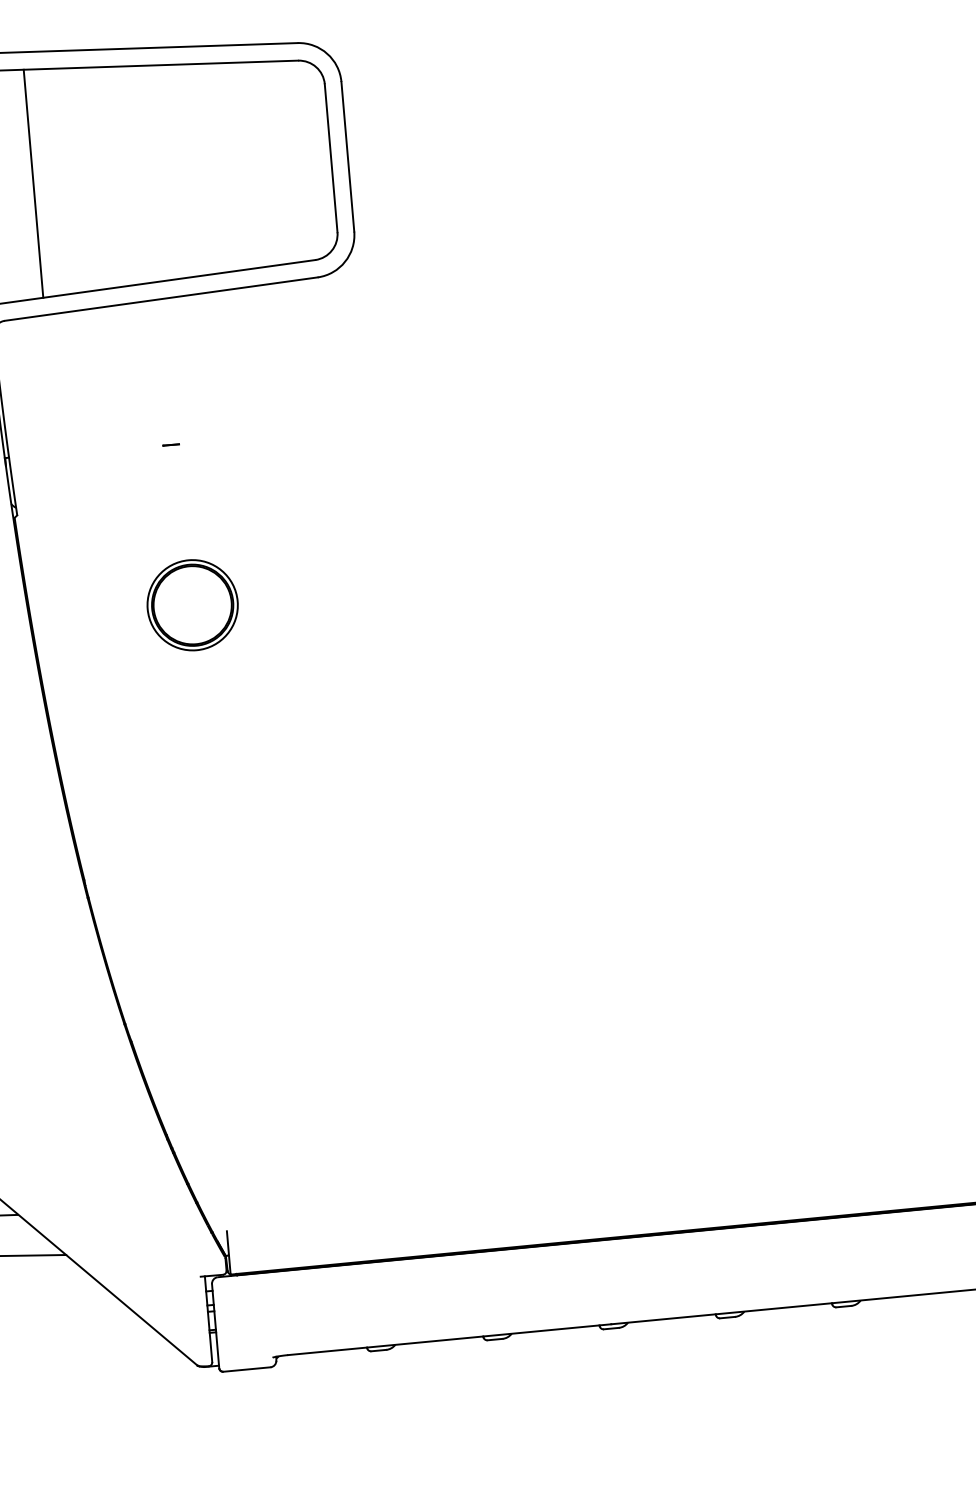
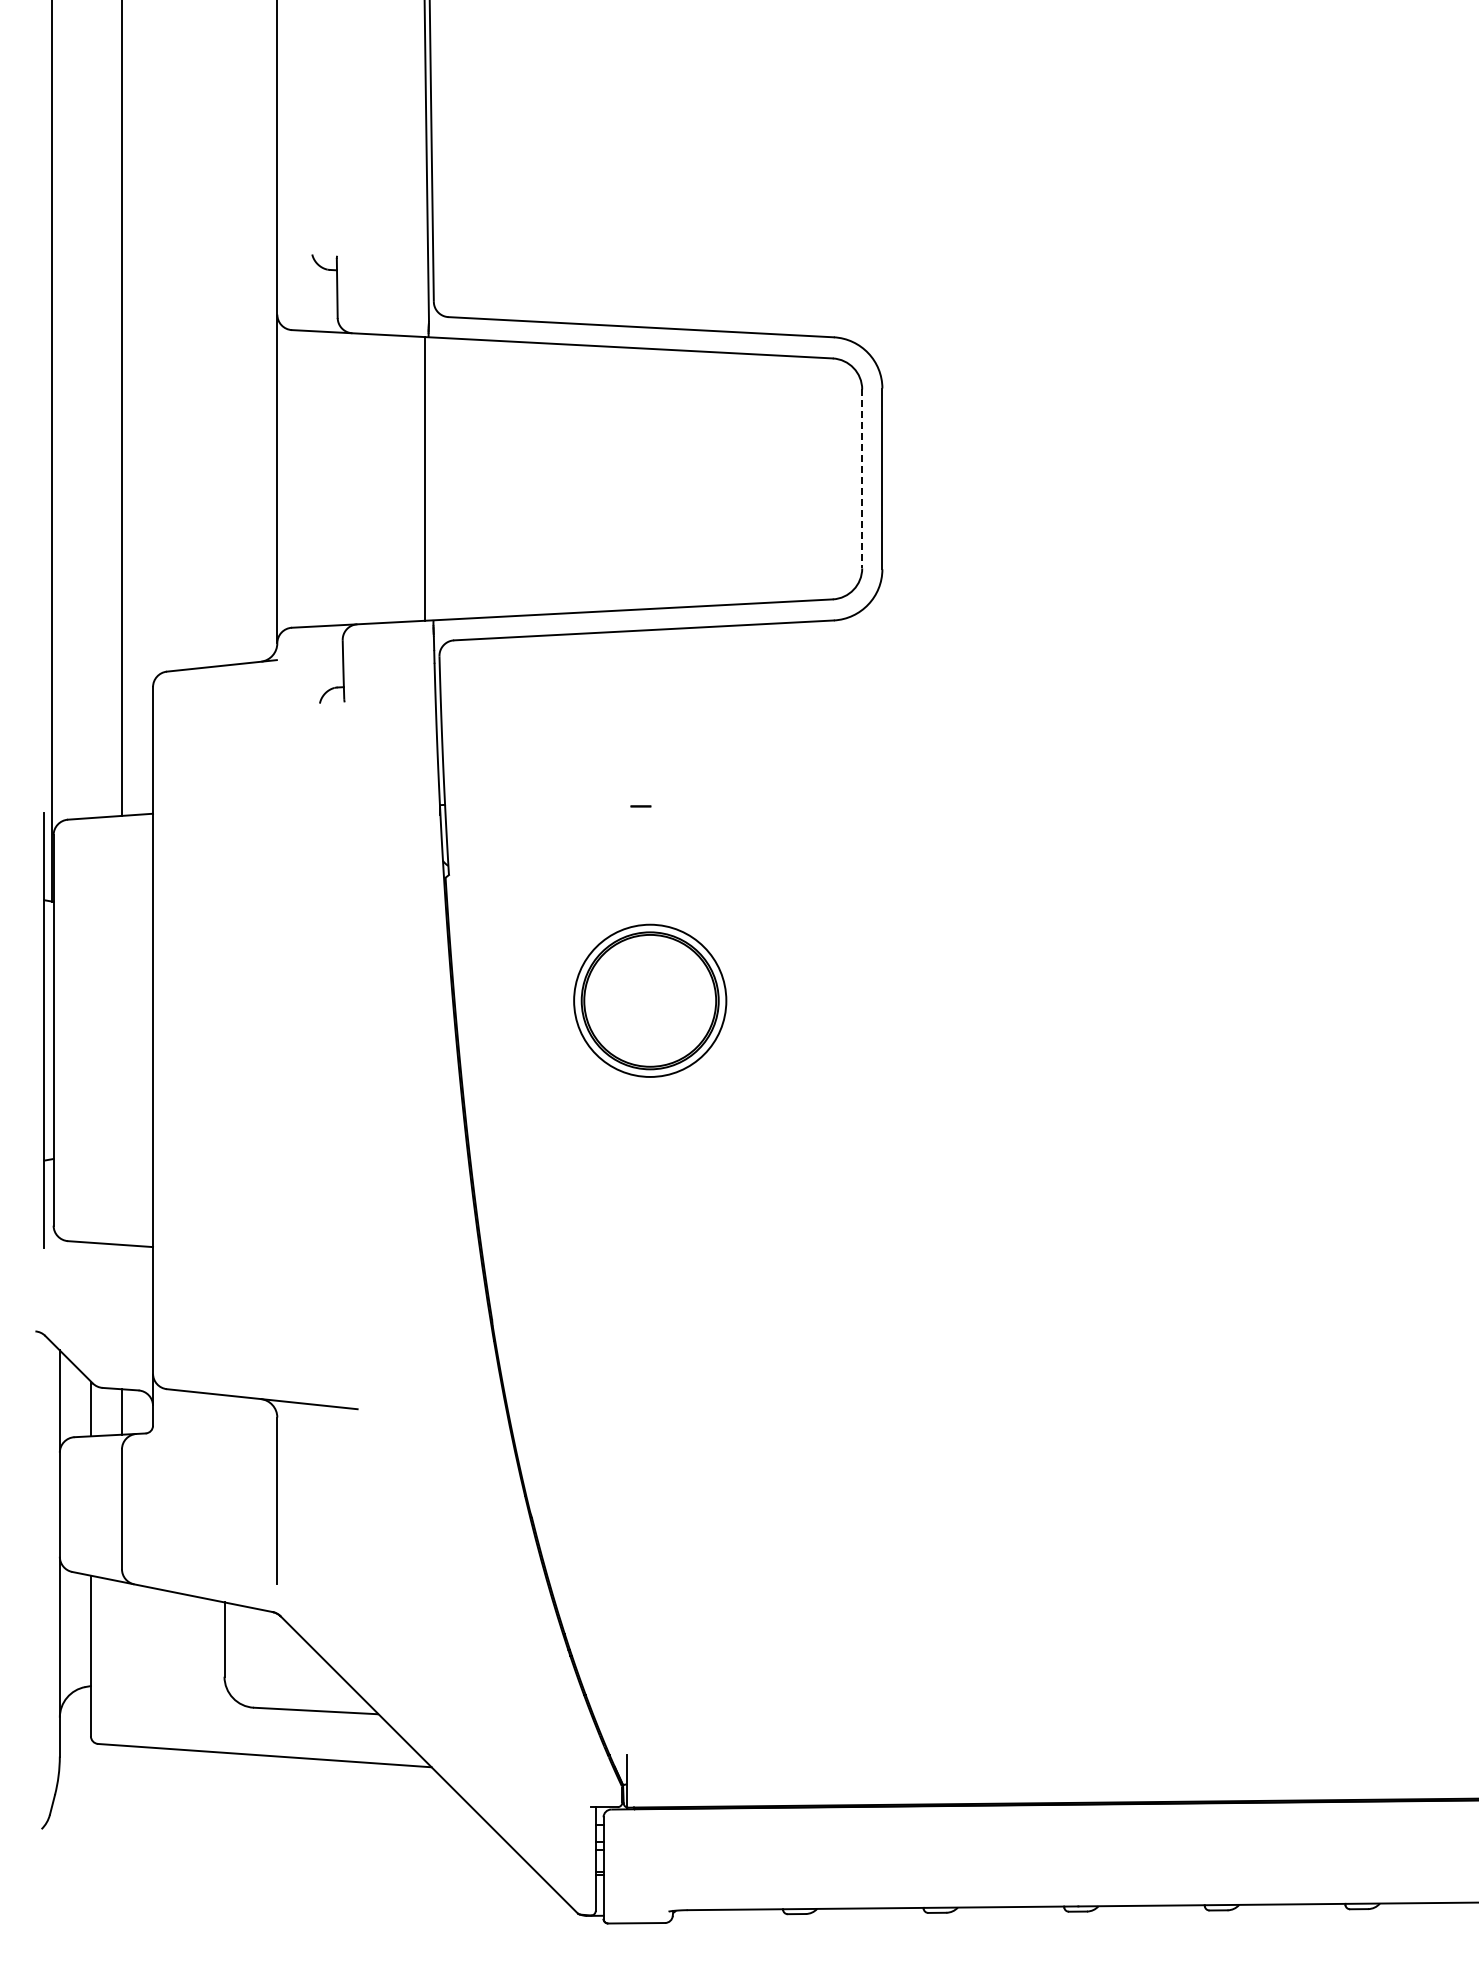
line: (331, 158) -> (862, 479), solid -> dashed
line: (33, 183) -> (502, 478), removed
part: (192, 604) -> (649, 1000), size x1.4

